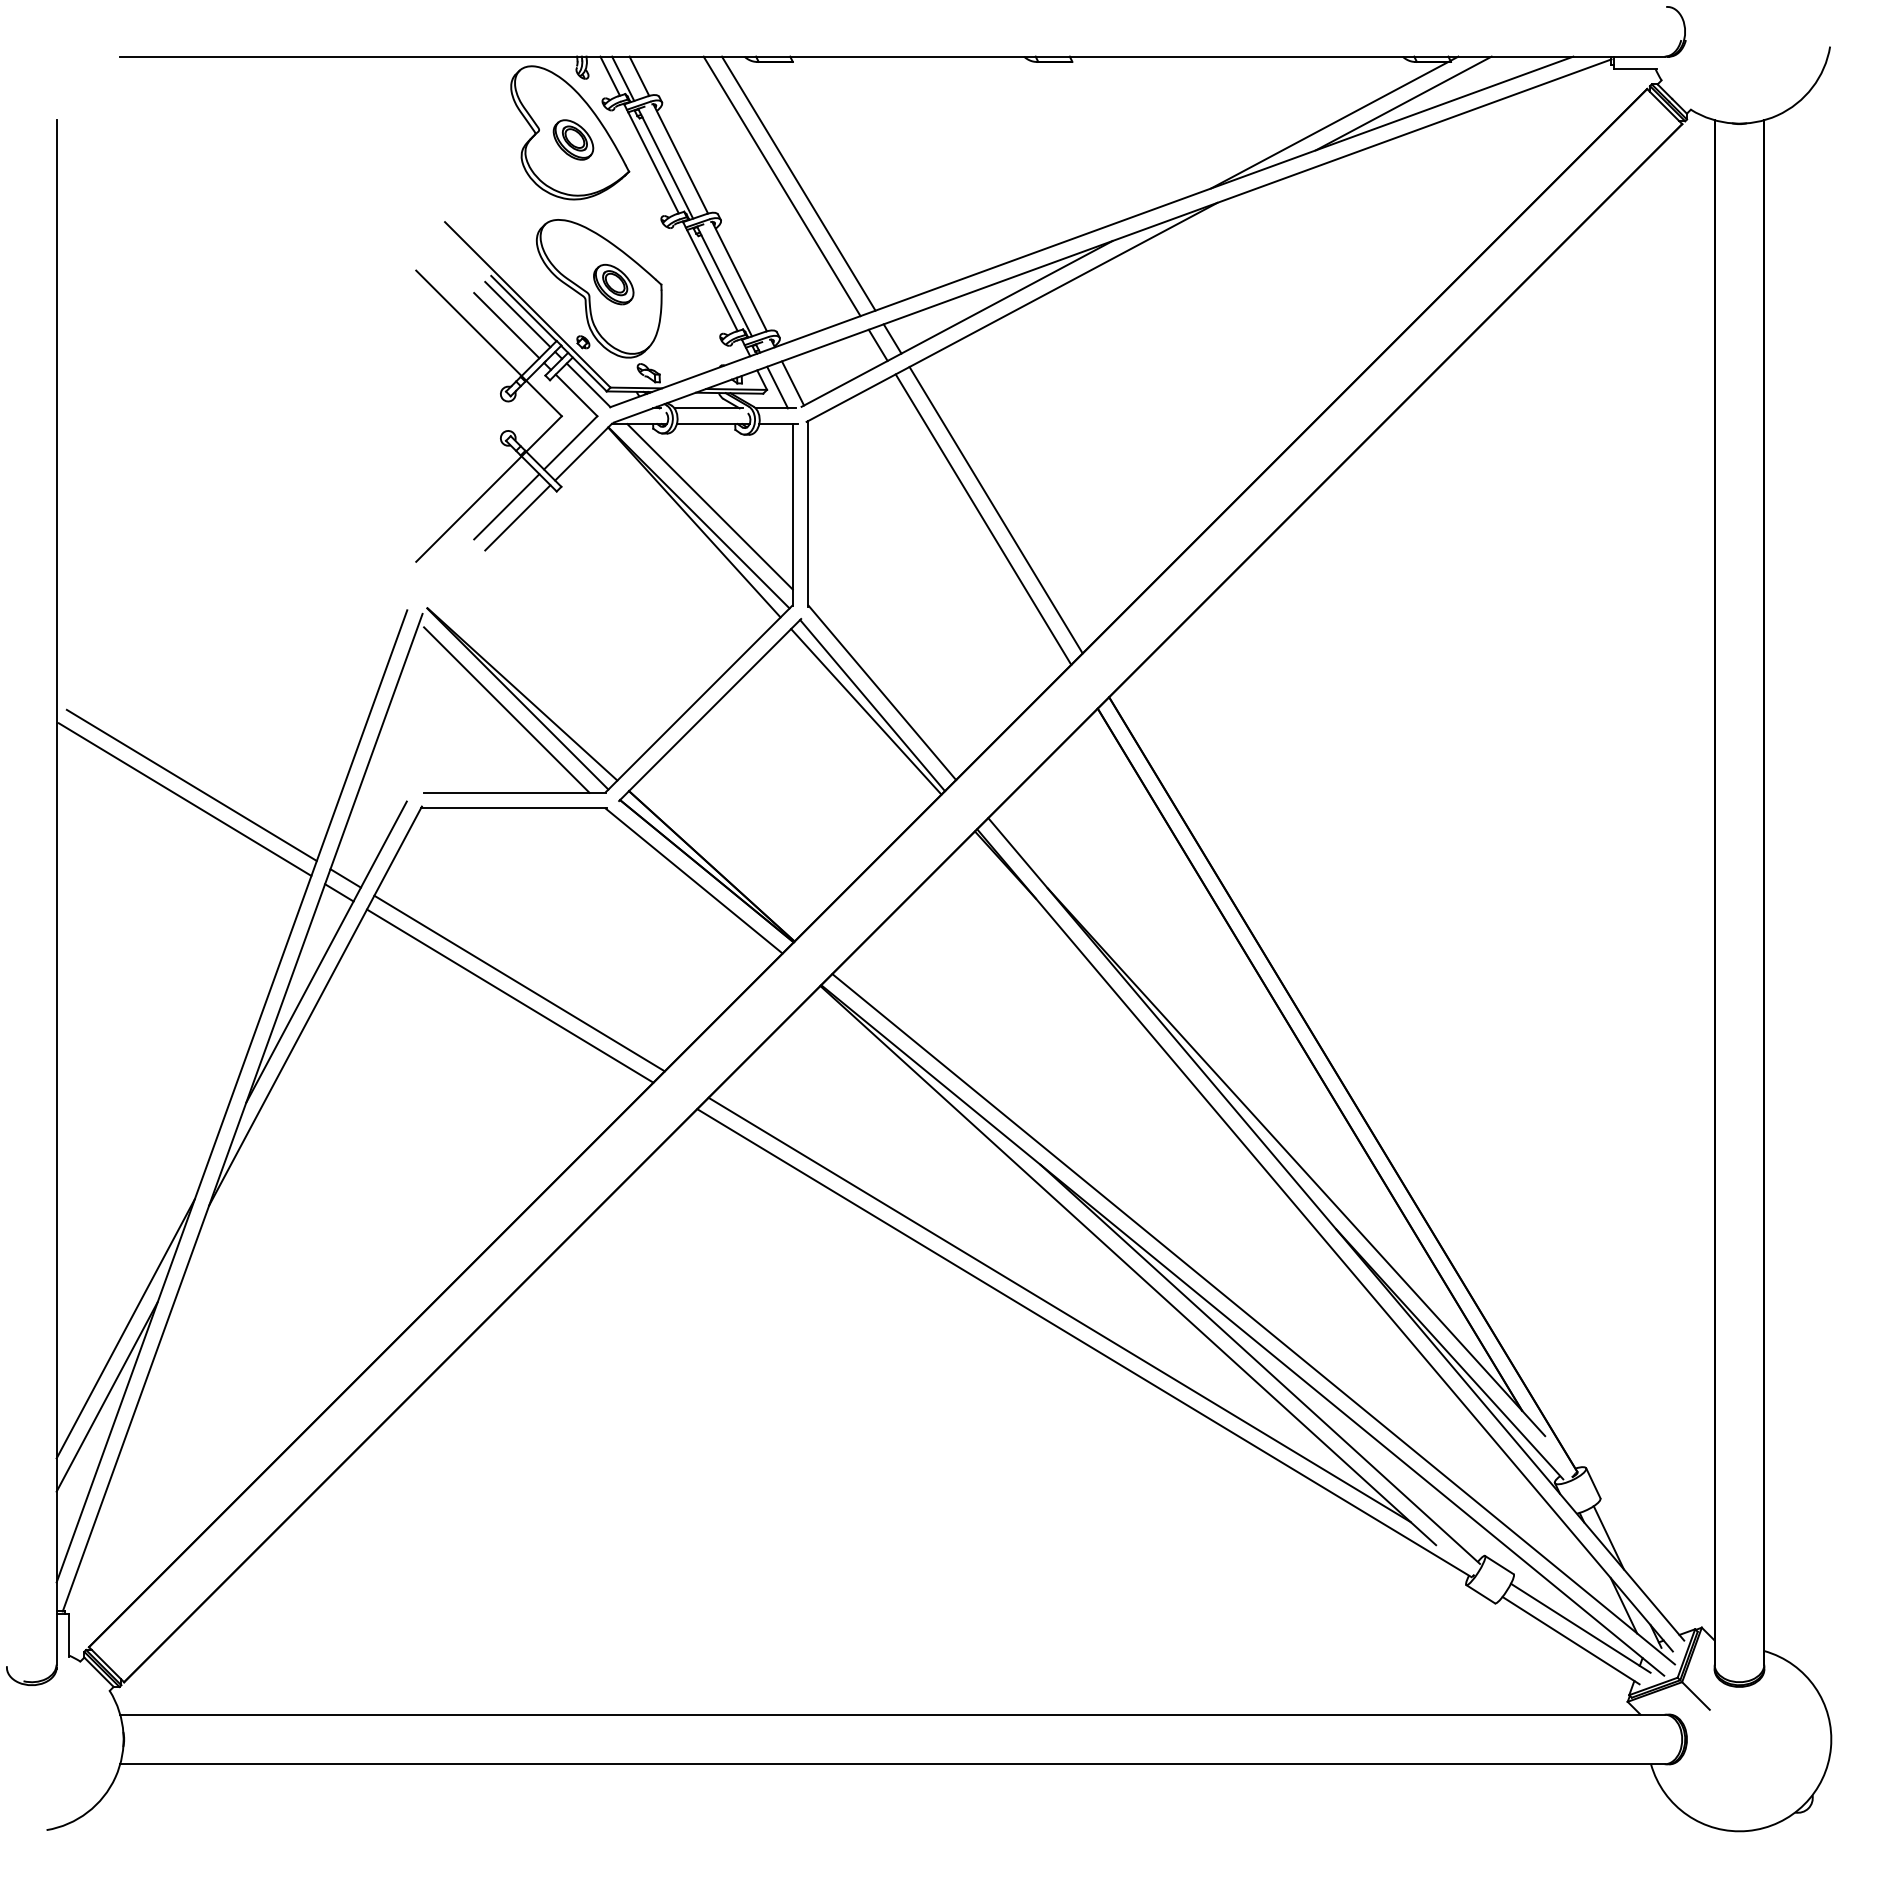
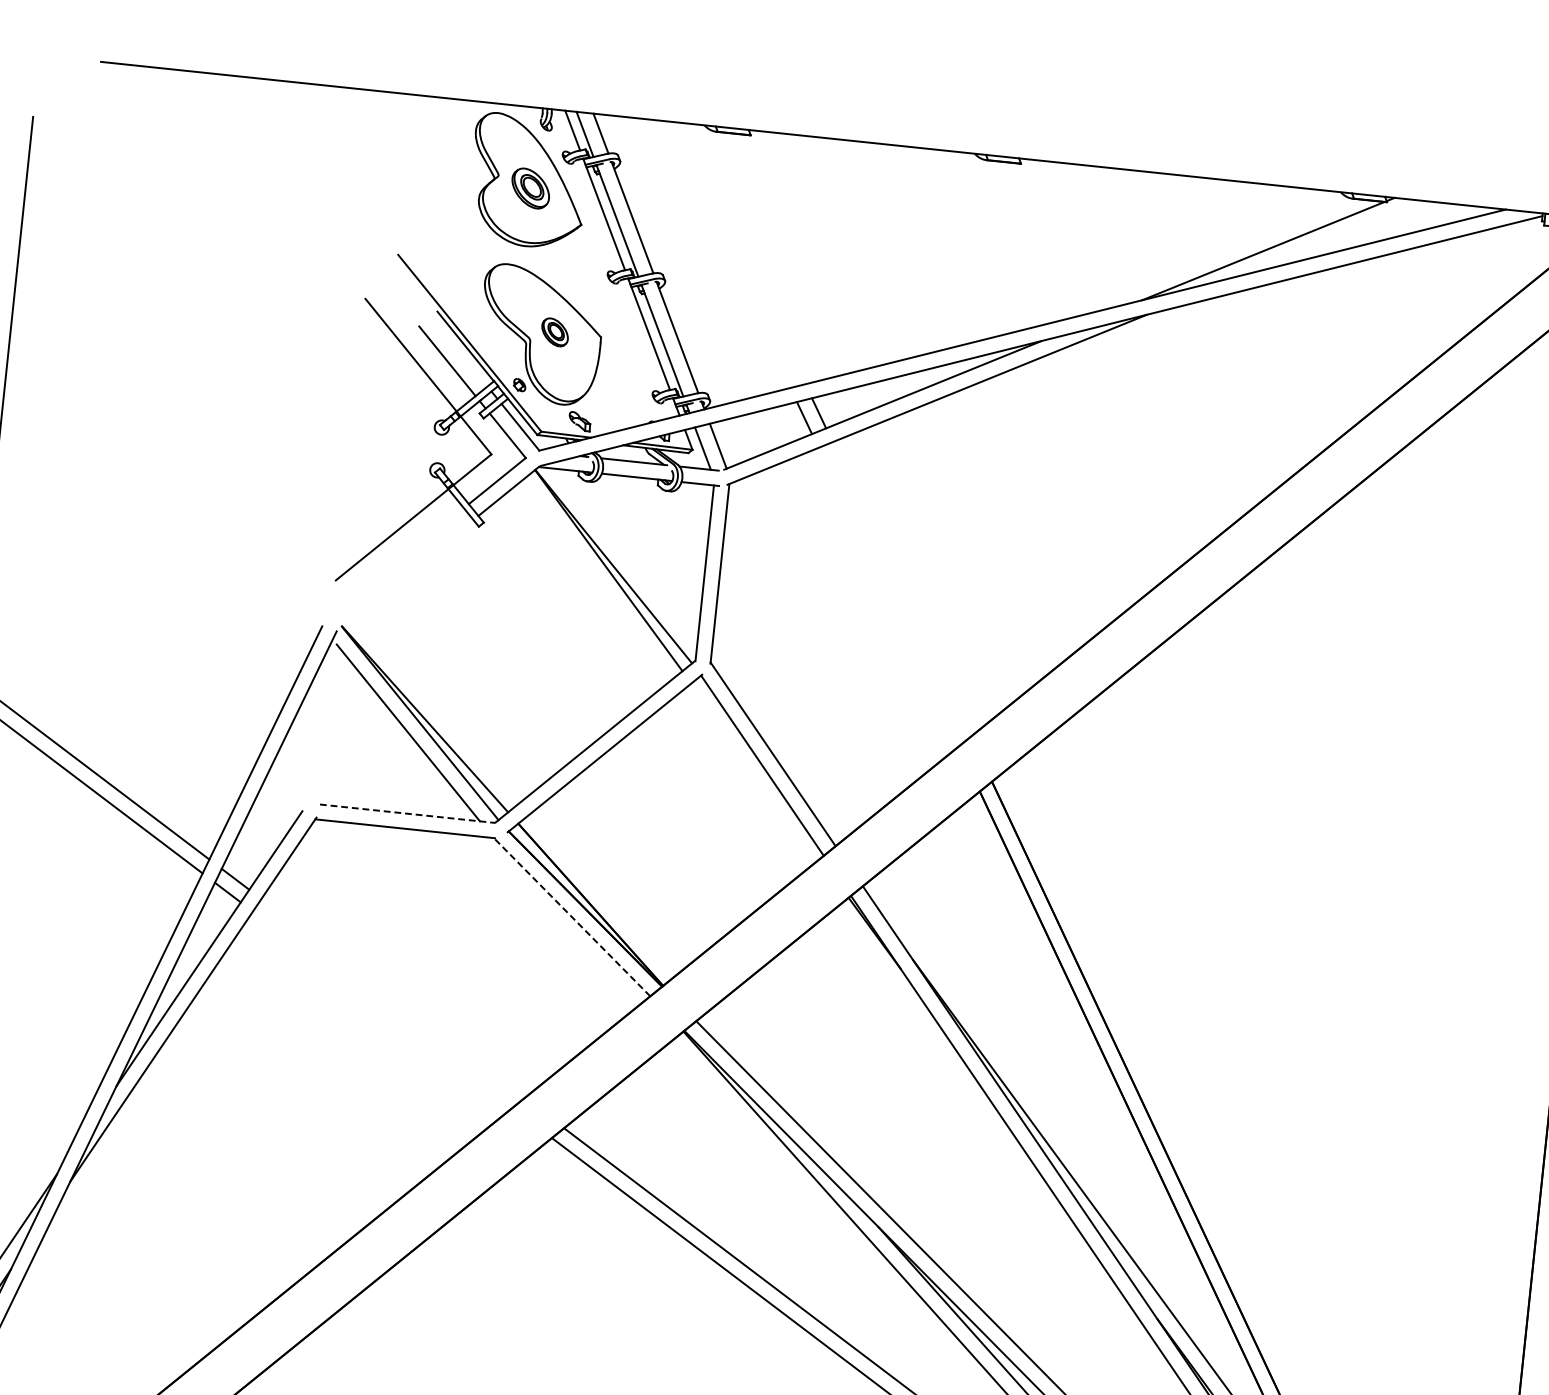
line: (1403, 103) -> (1336, 237), removed
line: (798, 183) -> (743, 253), removed
line: (781, 186) -> (727, 254), removed
part: (613, 284) -> (554, 332), size x0.7
line: (517, 314) -> (458, 351), removed
line: (506, 506) -> (428, 536), removed
line: (709, 506) -> (625, 556), removed
line: (995, 510) -> (901, 589), removed
line: (517, 517) -> (438, 547), removed
line: (983, 519) -> (888, 597), removed
line: (866, 711) -> (755, 770), removed
line: (514, 792) -> (407, 813), solid -> dashed
line: (693, 880) -> (571, 916), solid -> dashed
line: (519, 983) -> (392, 998), removed
line: (510, 995) -> (382, 1009), removed

